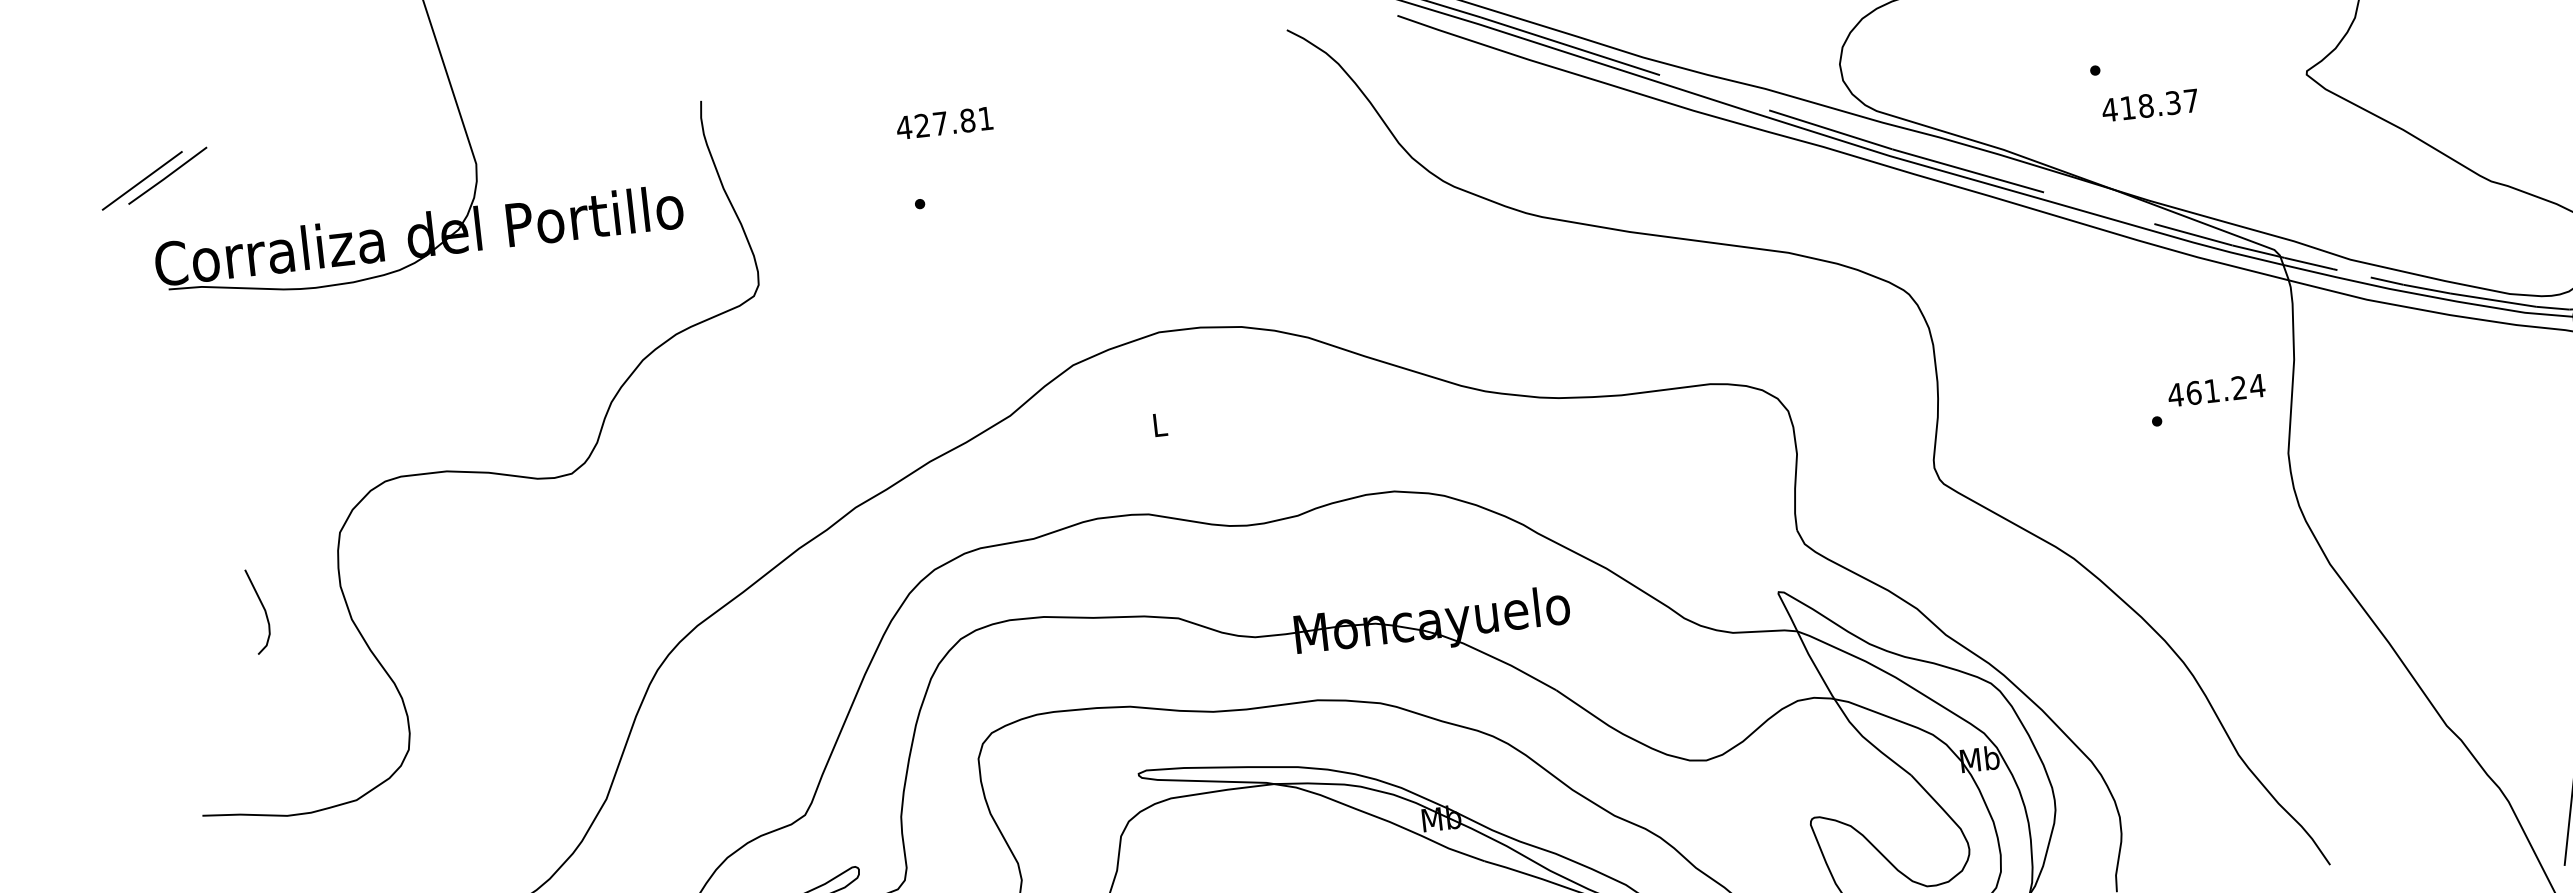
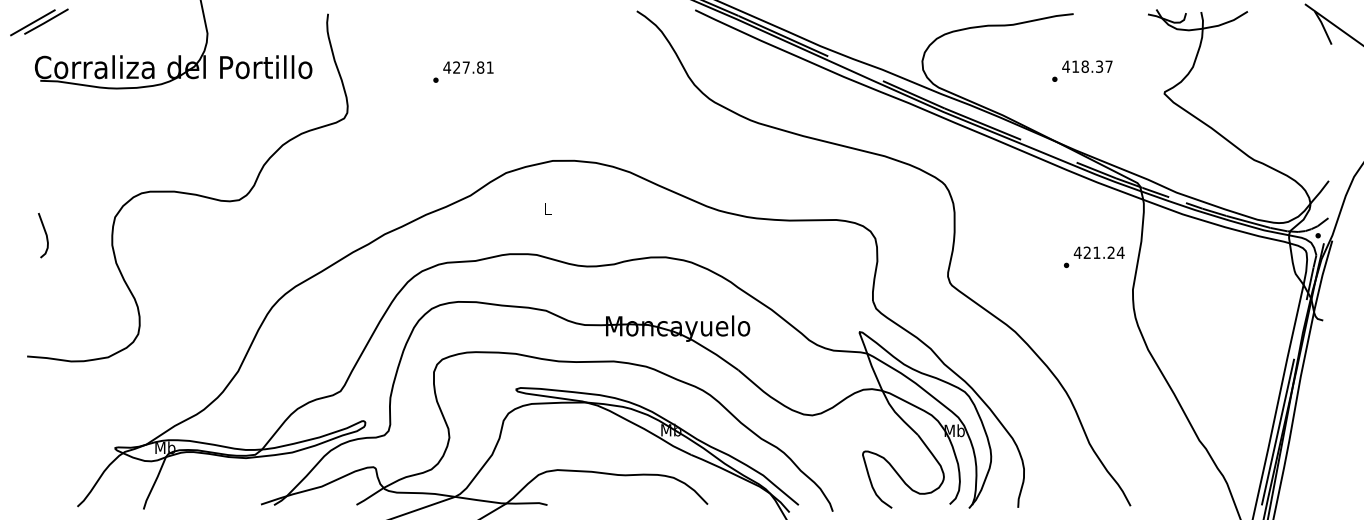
text: (2150, 105) -> (1087, 66), moved
text: (944, 122) -> (468, 67), moved
text: (2194, 392) -> (1087, 252), 461.24 -> 421.24
curve: (262, 610) -> (45, 235), moved

